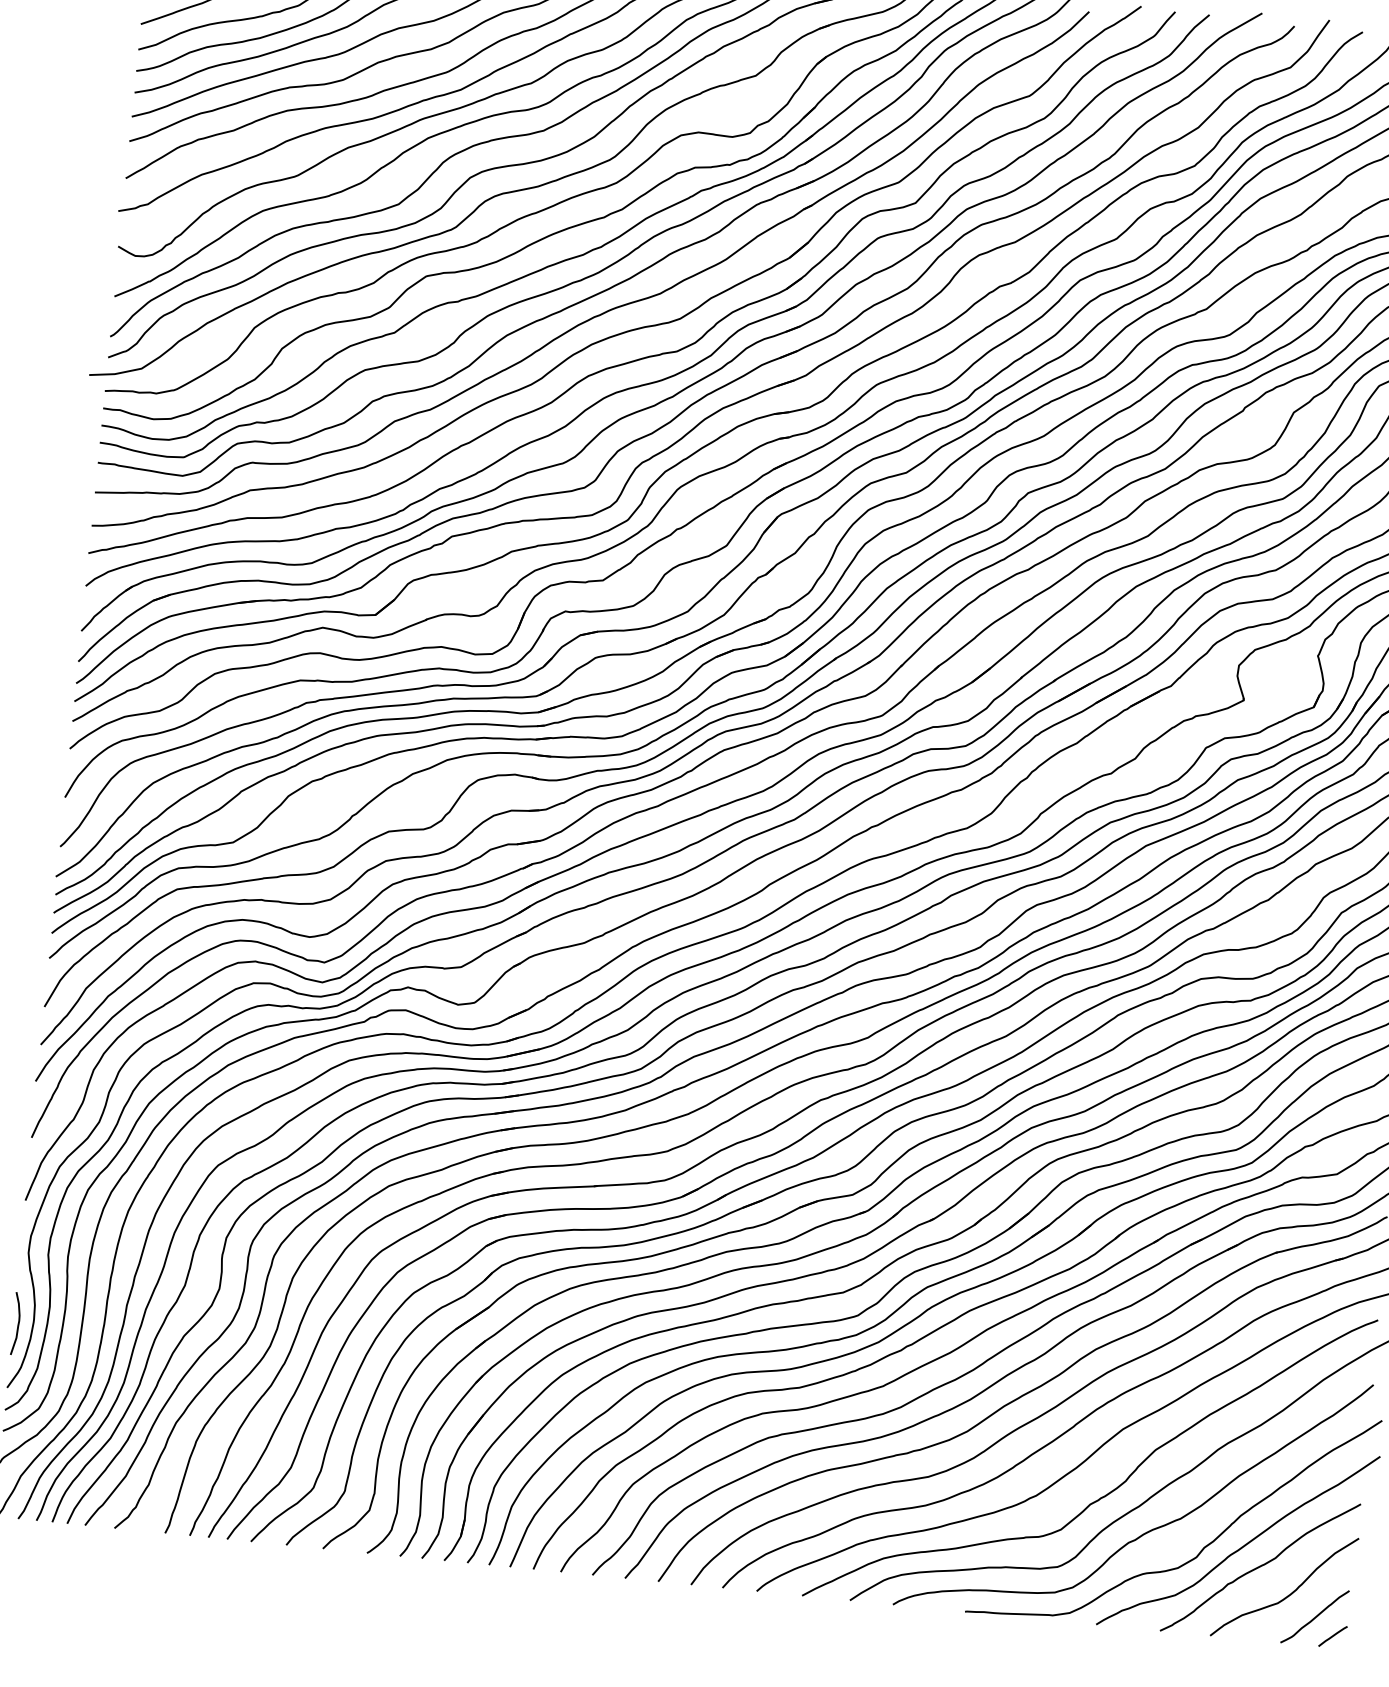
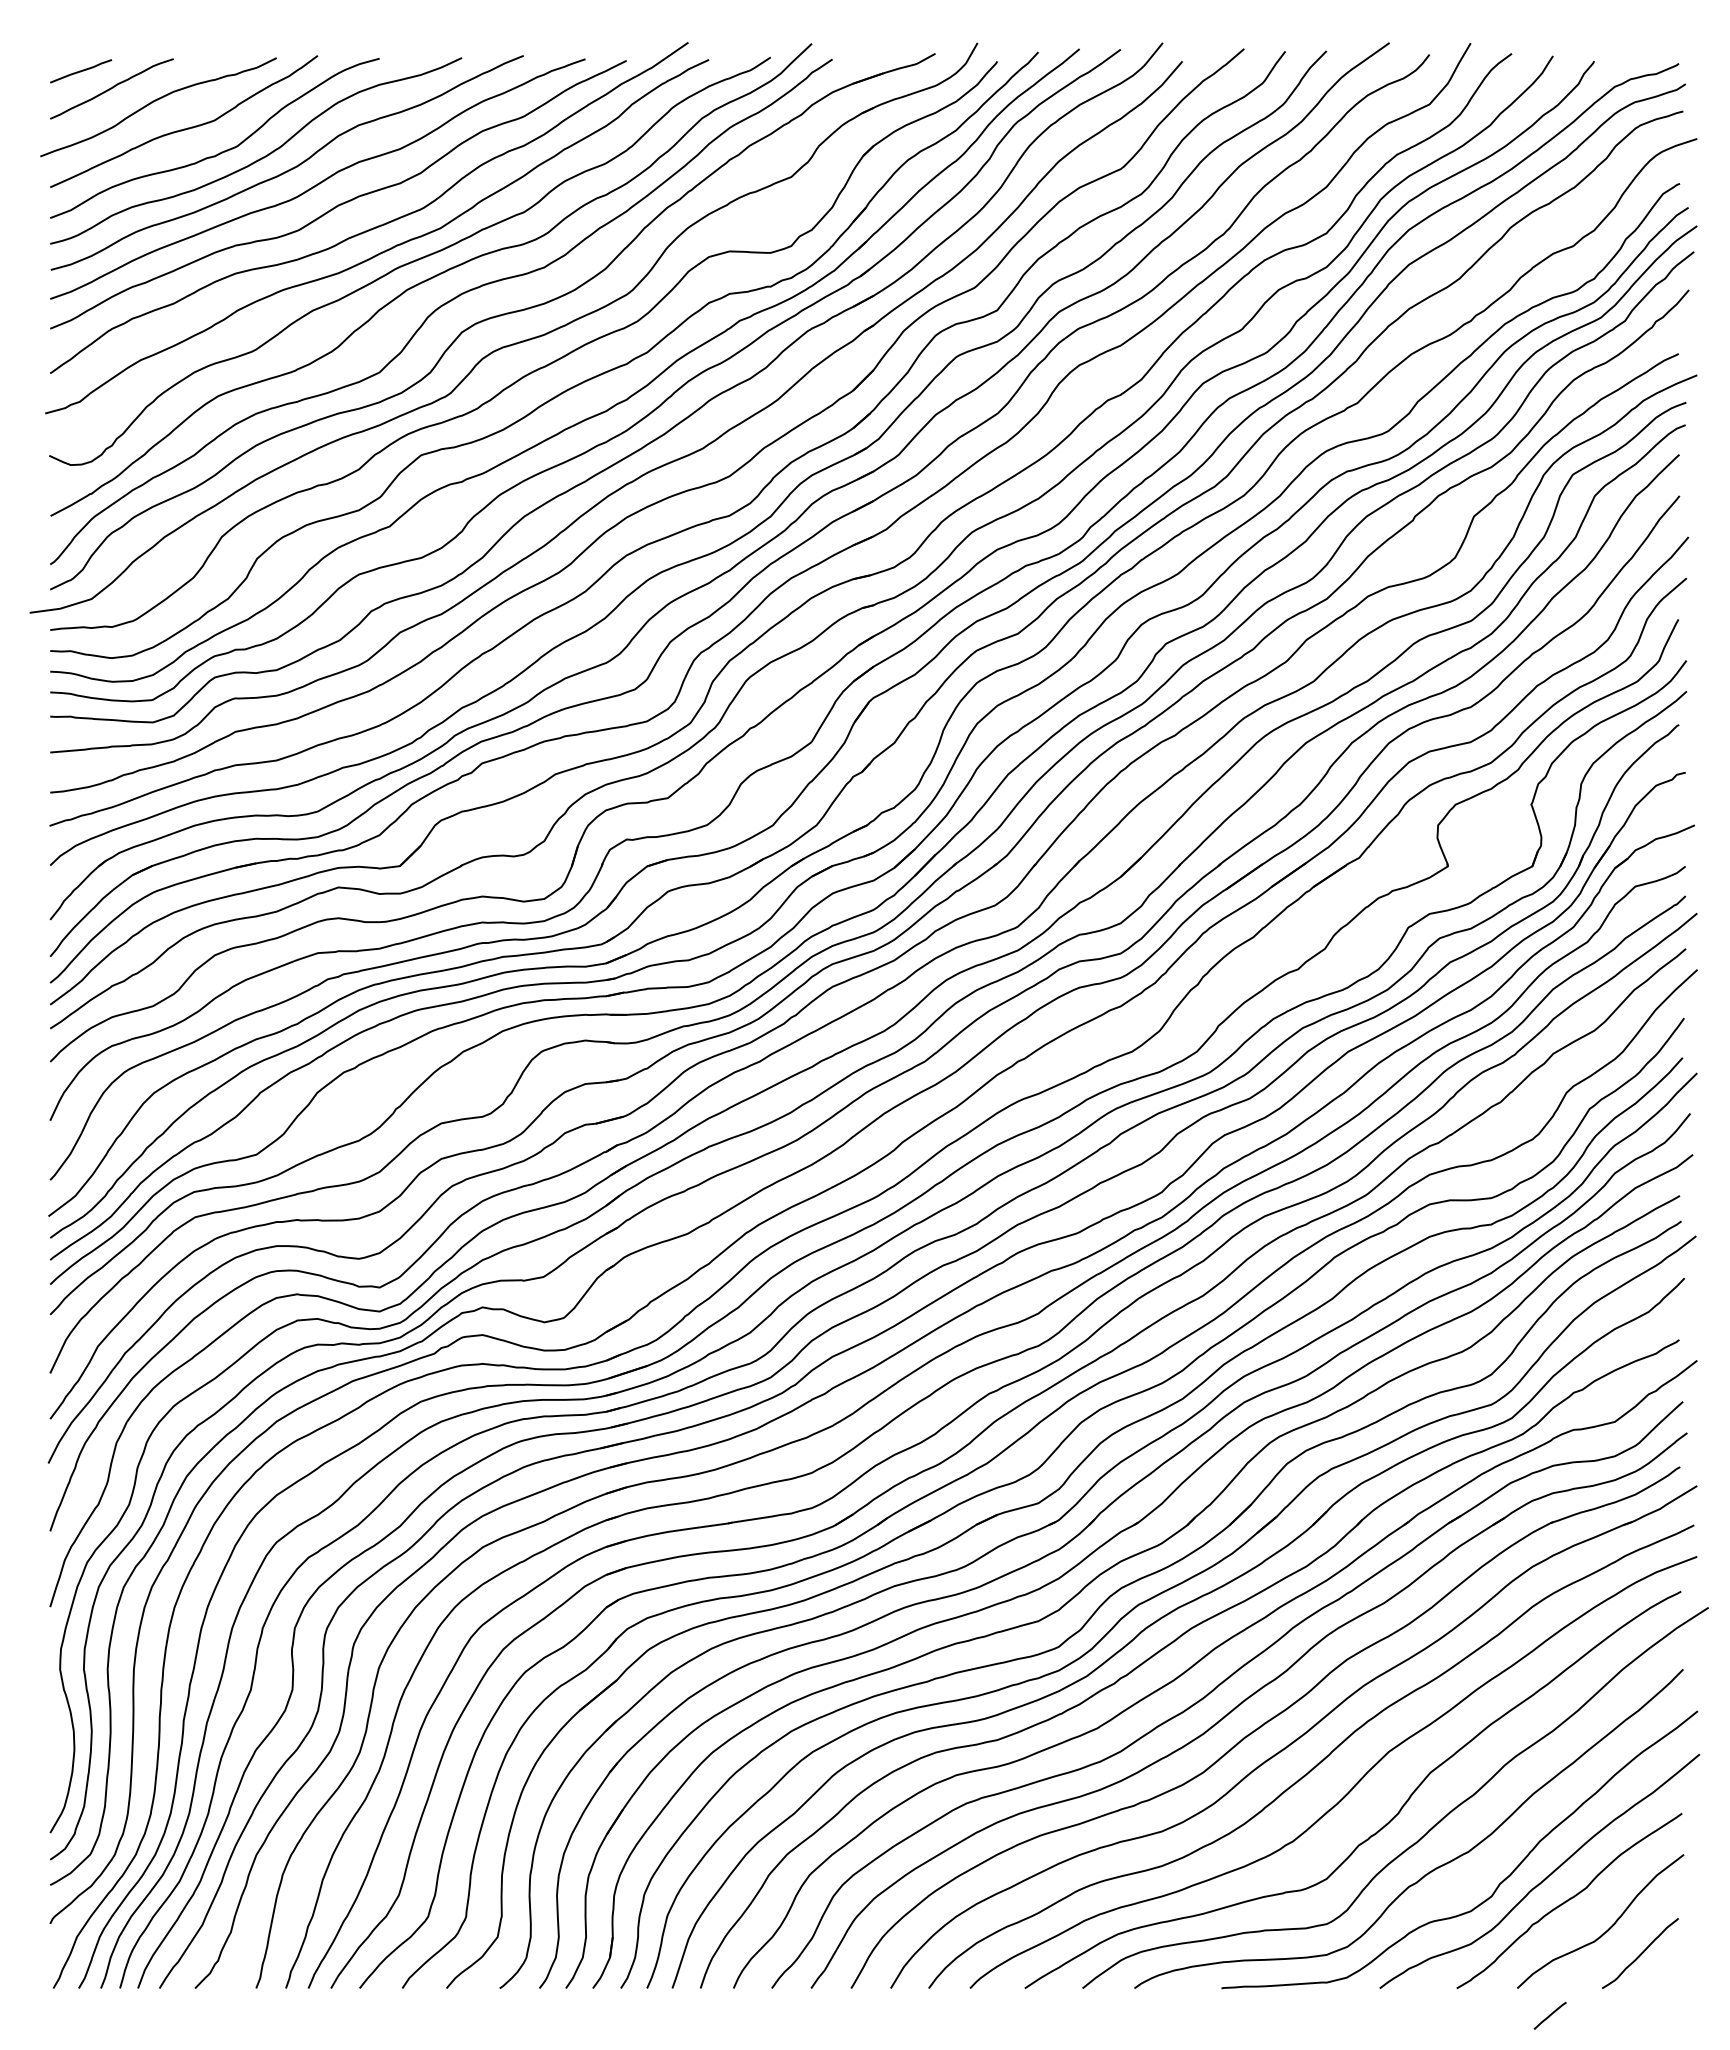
curve: (17, 1323) -> (55, 1755), removed
line: (1332, 1636) -> (1549, 2015), moved

